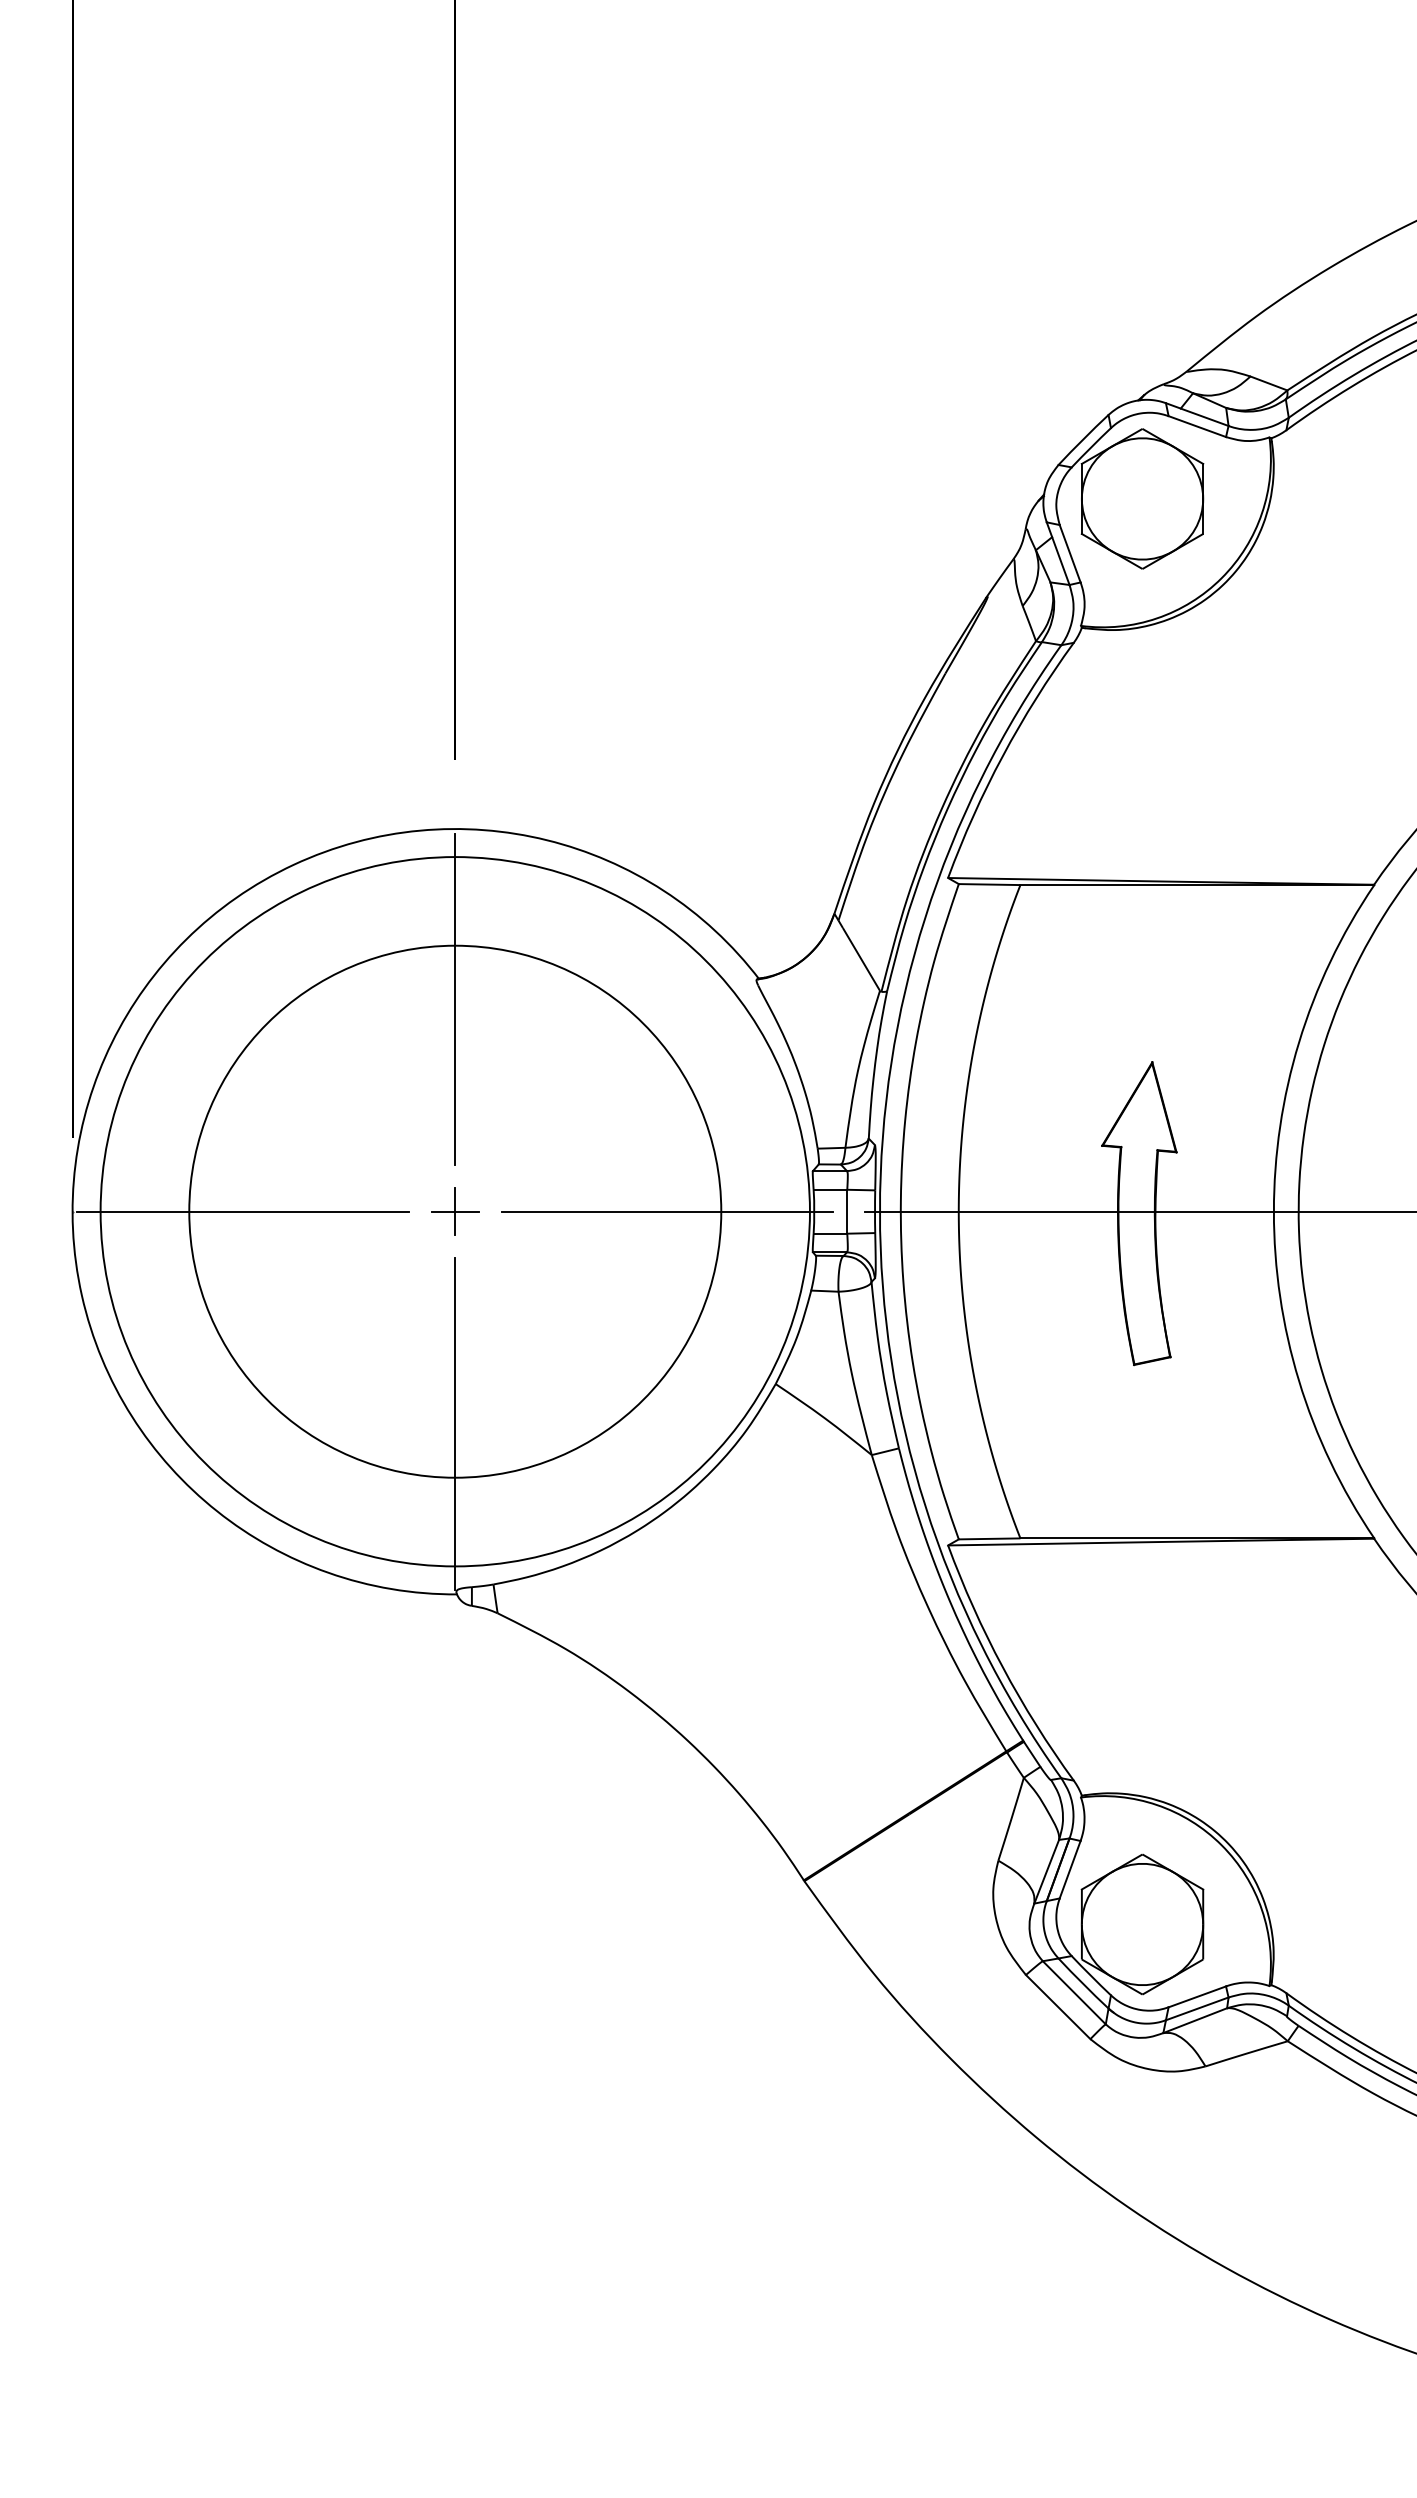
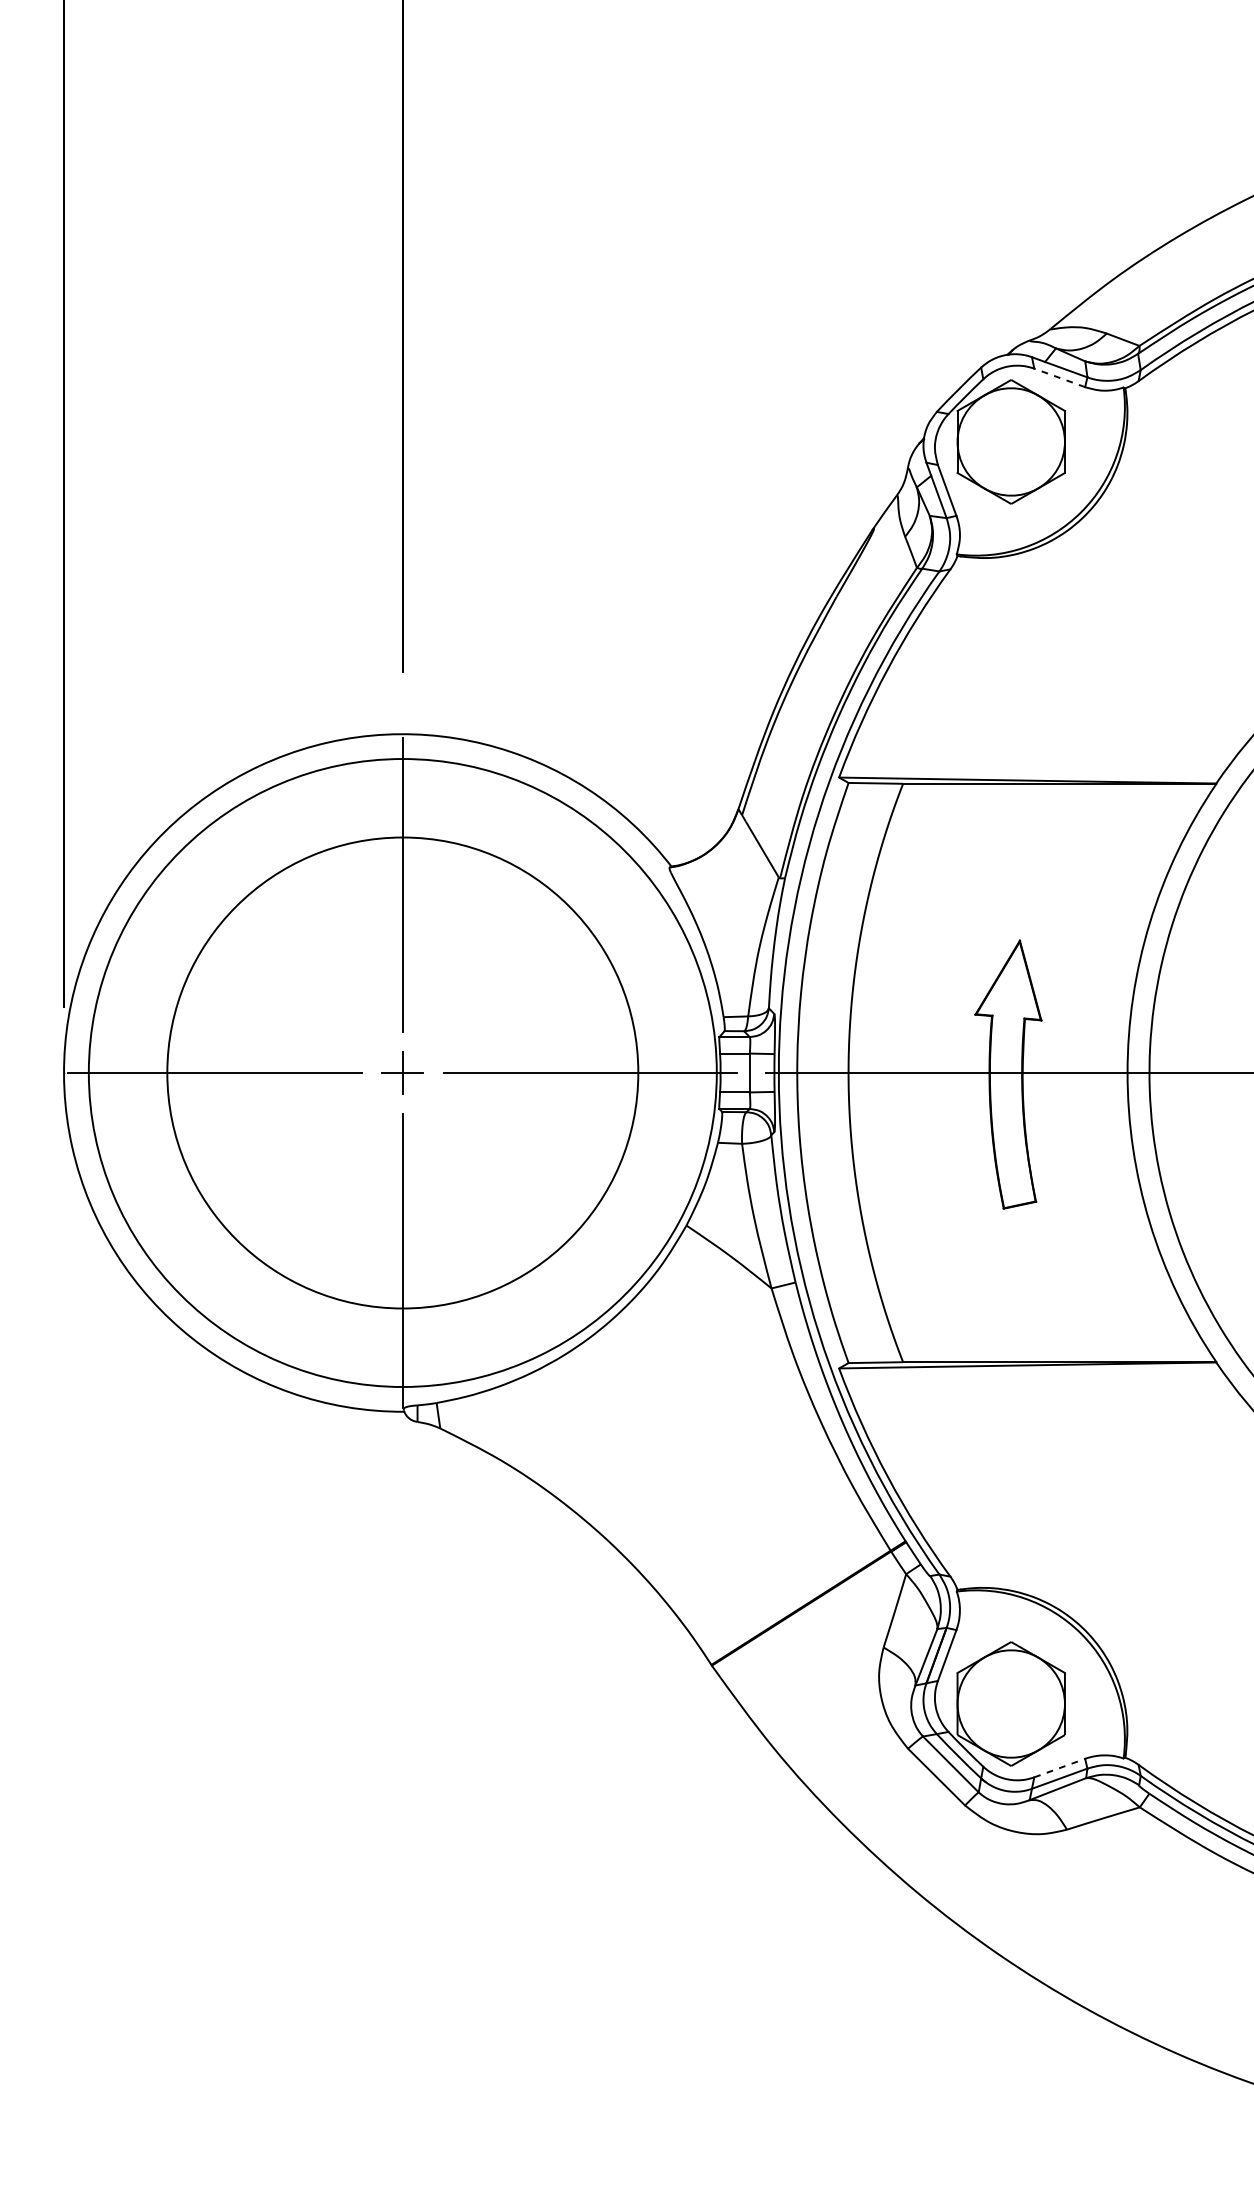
line: (1197, 426) -> (1059, 377), solid -> dashed
line: (1197, 1996) -> (1059, 1767), solid -> dashed

